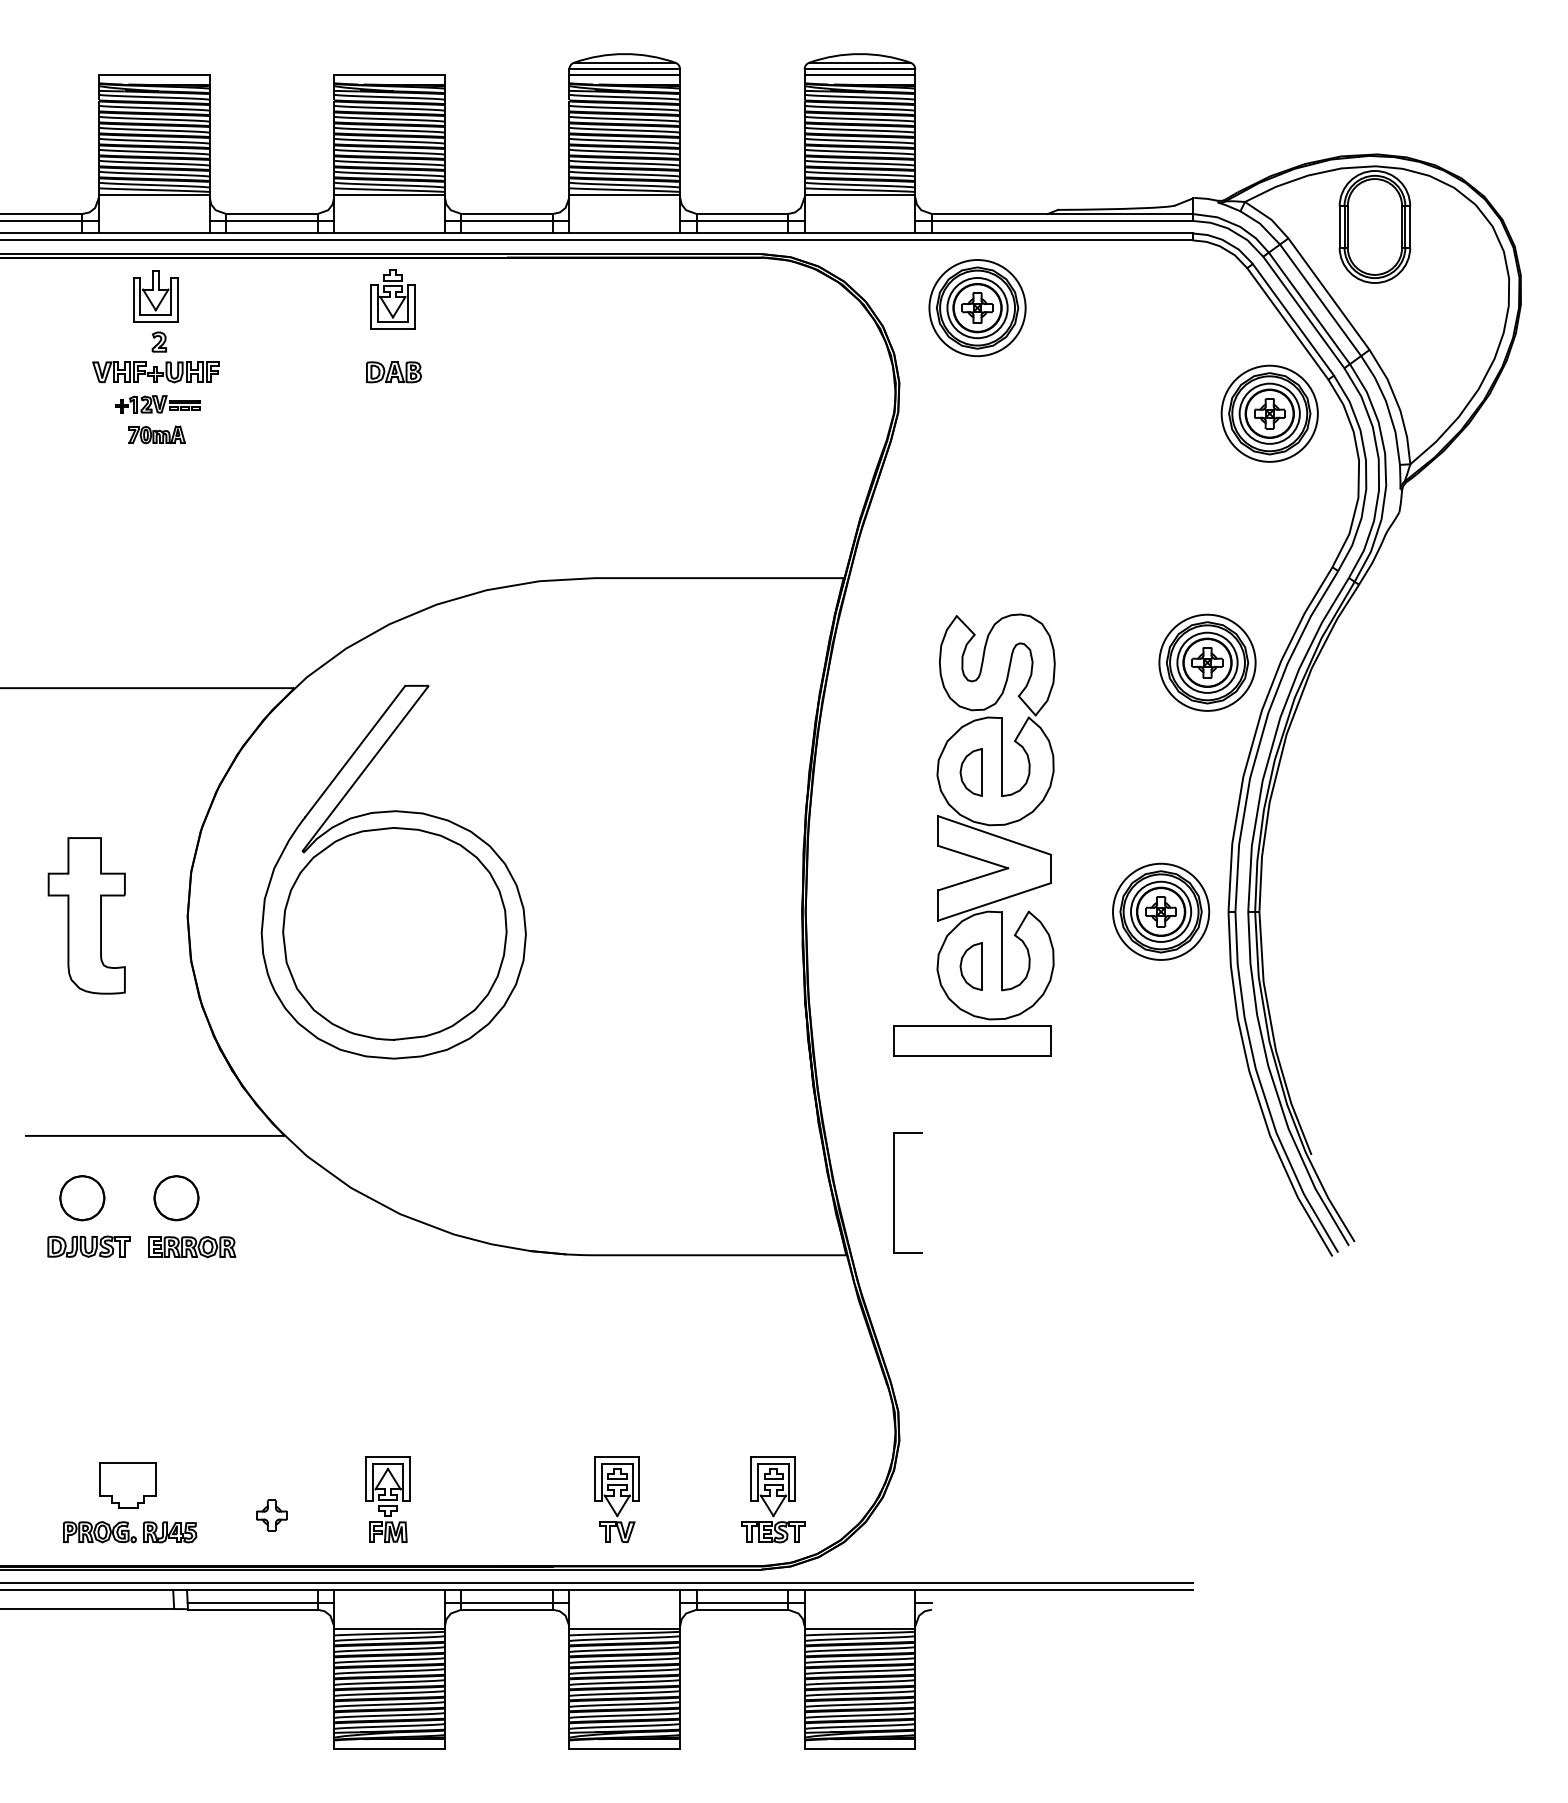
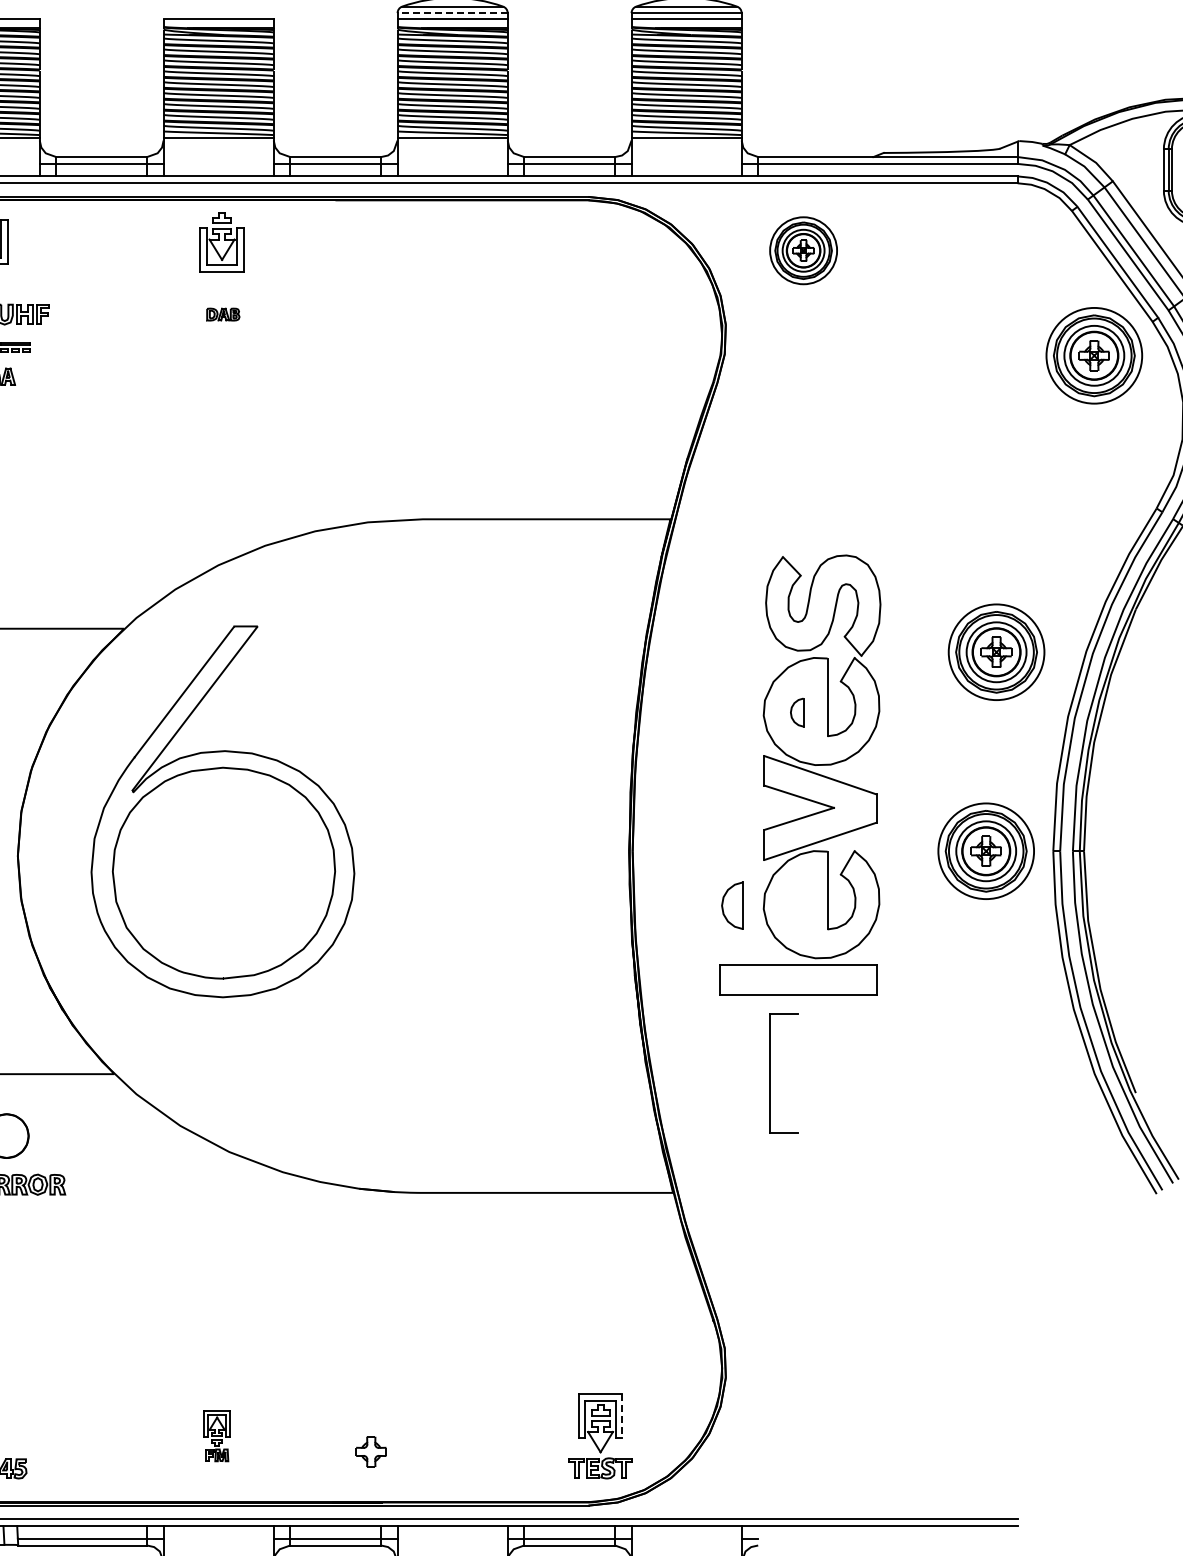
line: (624, 69) -> (452, 13), solid -> dashed
part: (977, 308) -> (803, 251), size x0.7
part: (394, 372) -> (223, 314), size x0.6
part: (1207, 662) -> (996, 651), moved
part: (970, 772) -> (796, 712), size x0.6
part: (970, 966) -> (731, 905), moved
part: (894, 1192) -> (770, 1072), moved
line: (795, 1479) -> (622, 1415), solid -> dashed
part: (387, 1499) -> (216, 1435), size x0.6
part: (616, 1499) -> (444, 1435), removed
part: (271, 1515) -> (370, 1451), moved

